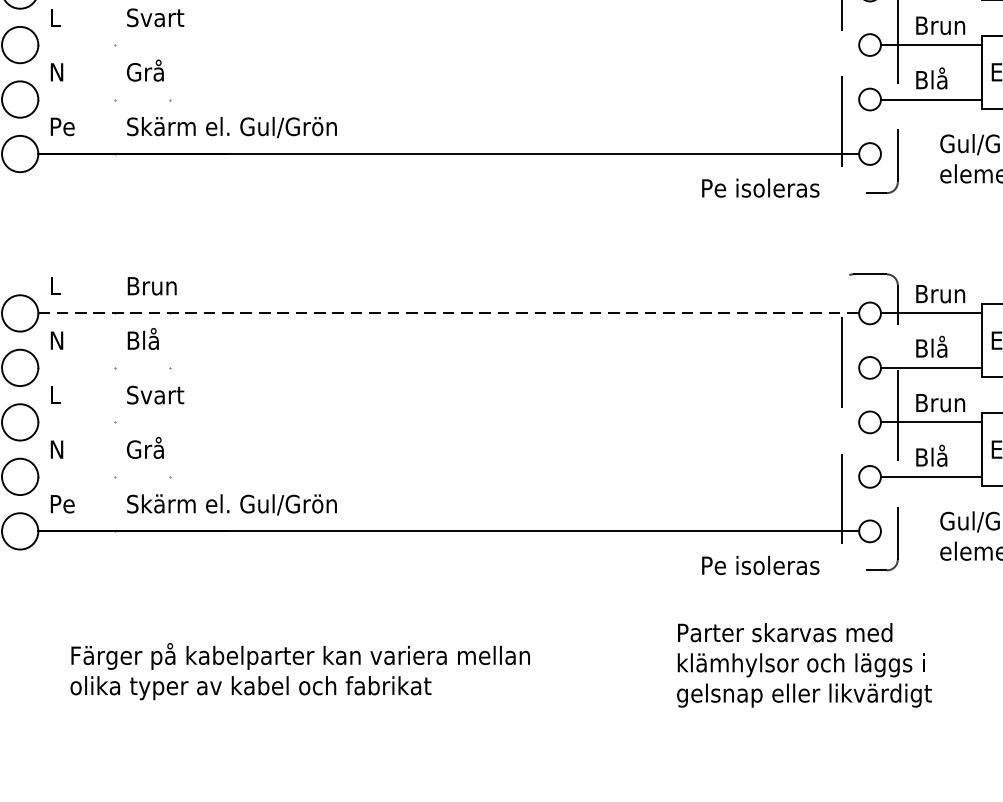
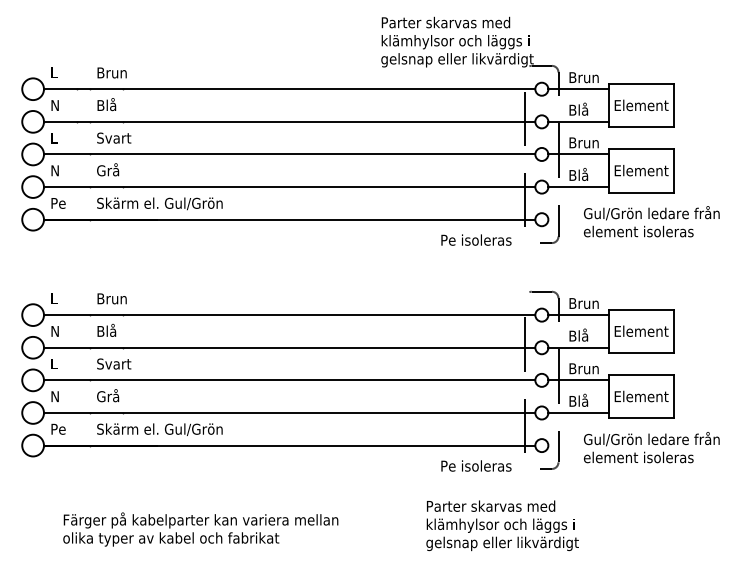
line: (448, 45) -> (289, 154), added
line: (448, 100) -> (289, 187), added
line: (448, 314) -> (289, 315), dashed -> solid
line: (448, 367) -> (289, 347), added
line: (448, 422) -> (289, 380), added
line: (448, 476) -> (289, 412), added

